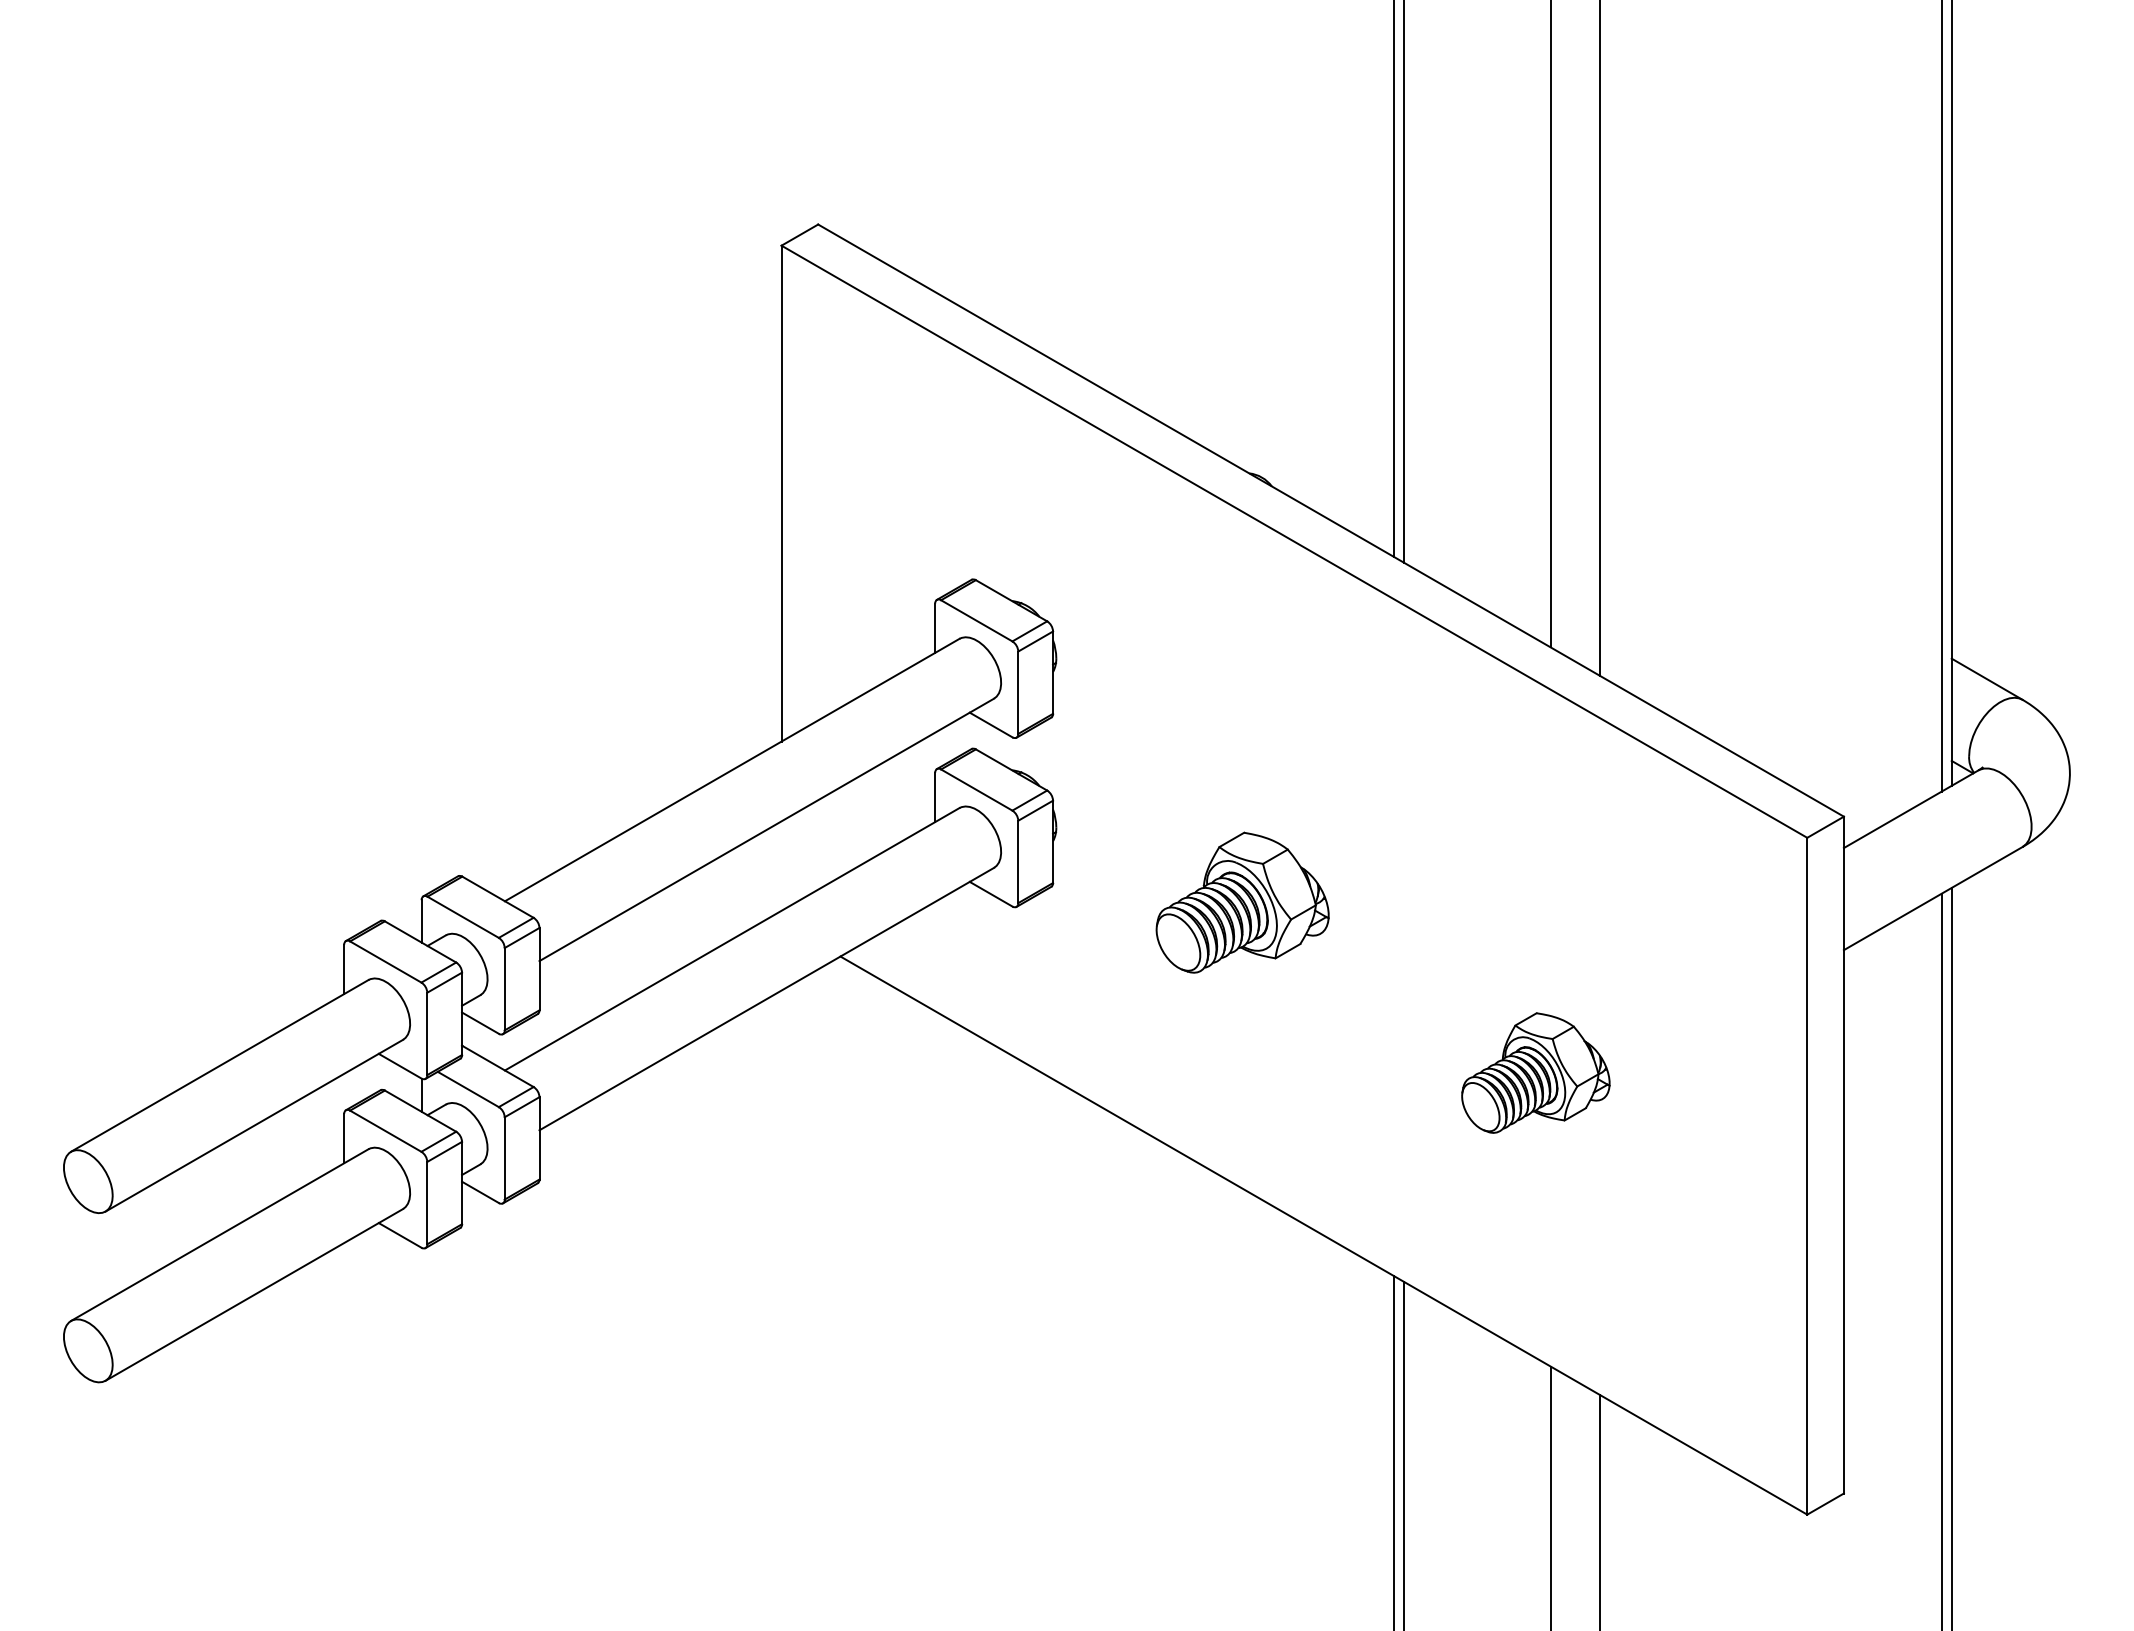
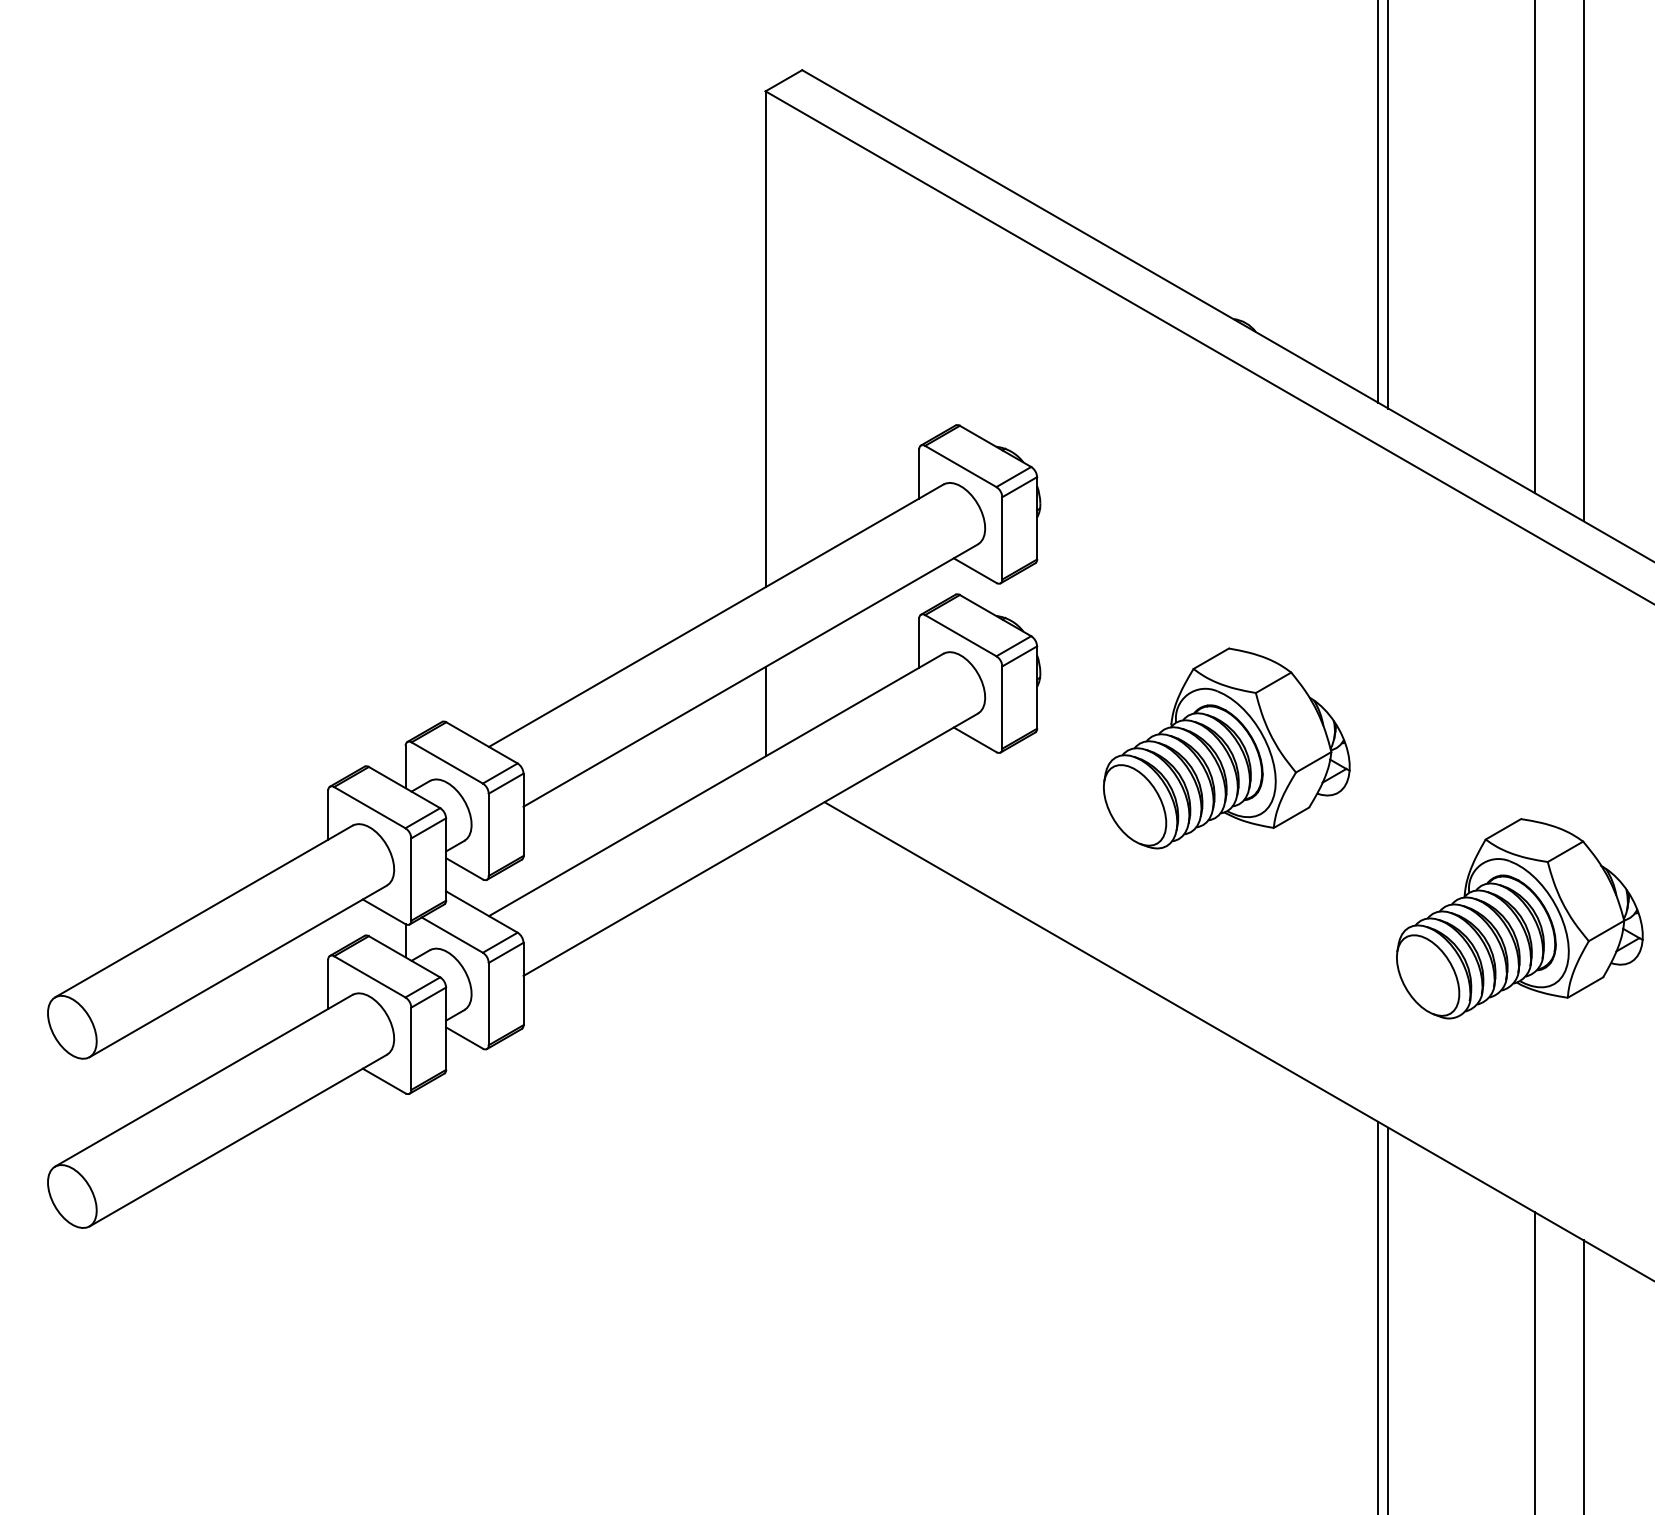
line: (781, 865) -> (765, 711), added
part: (1242, 902) -> (1226, 748), size x1.43
part: (1535, 1072) -> (1519, 918), size x1.67

